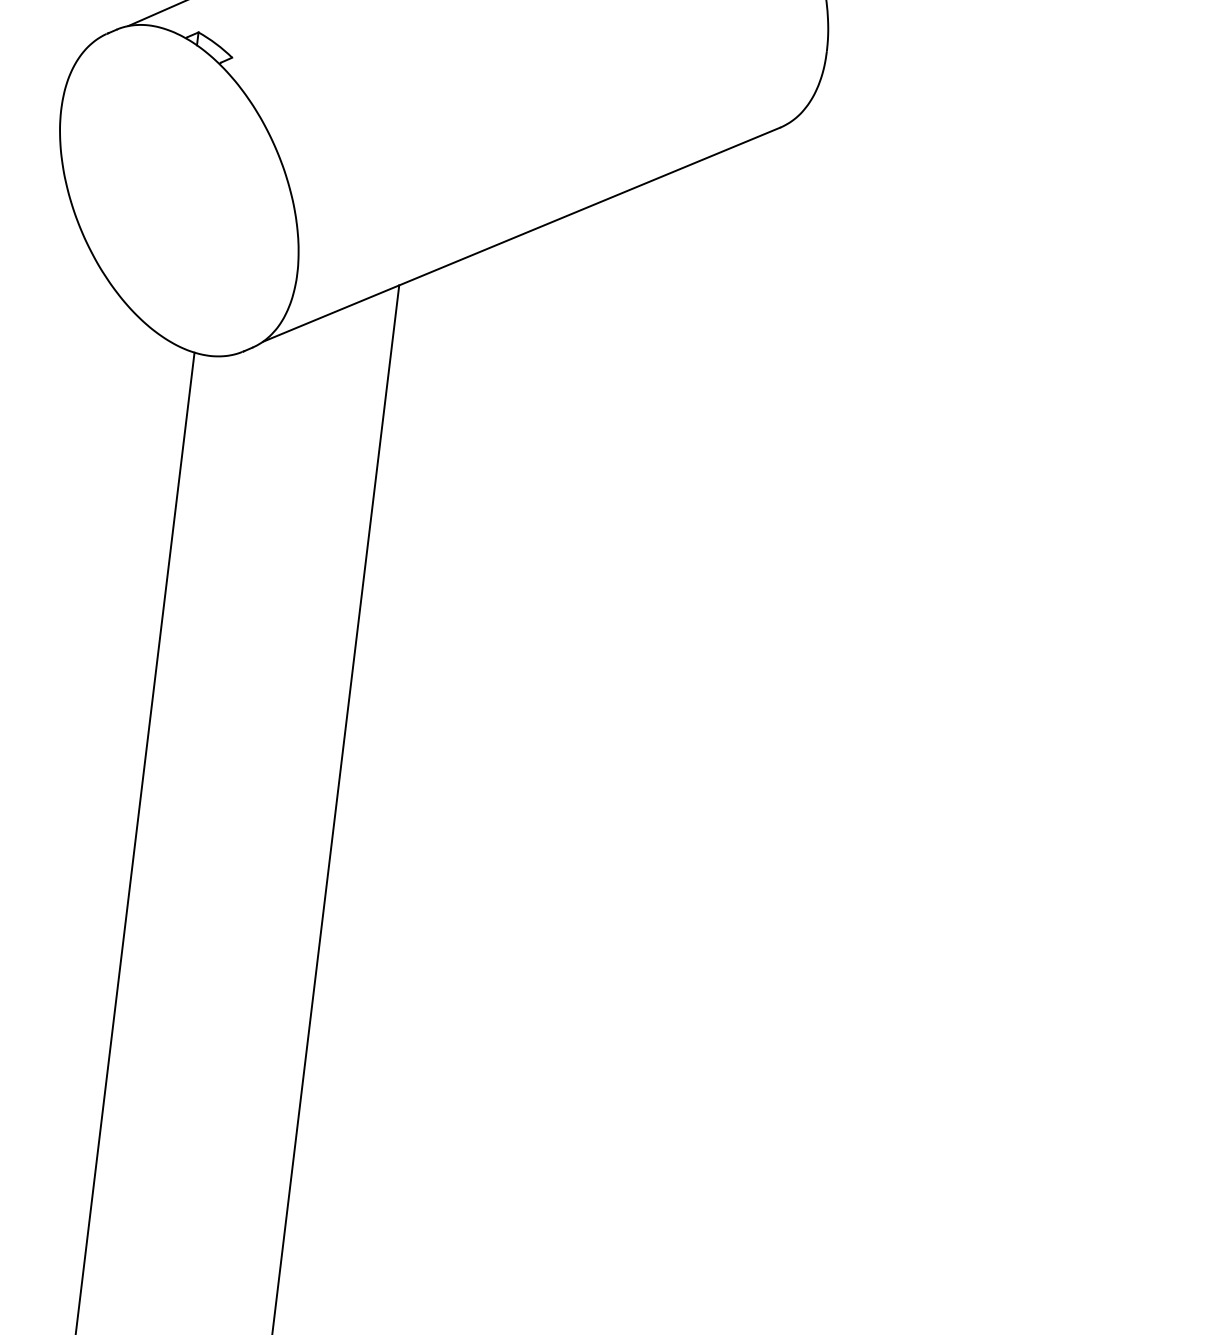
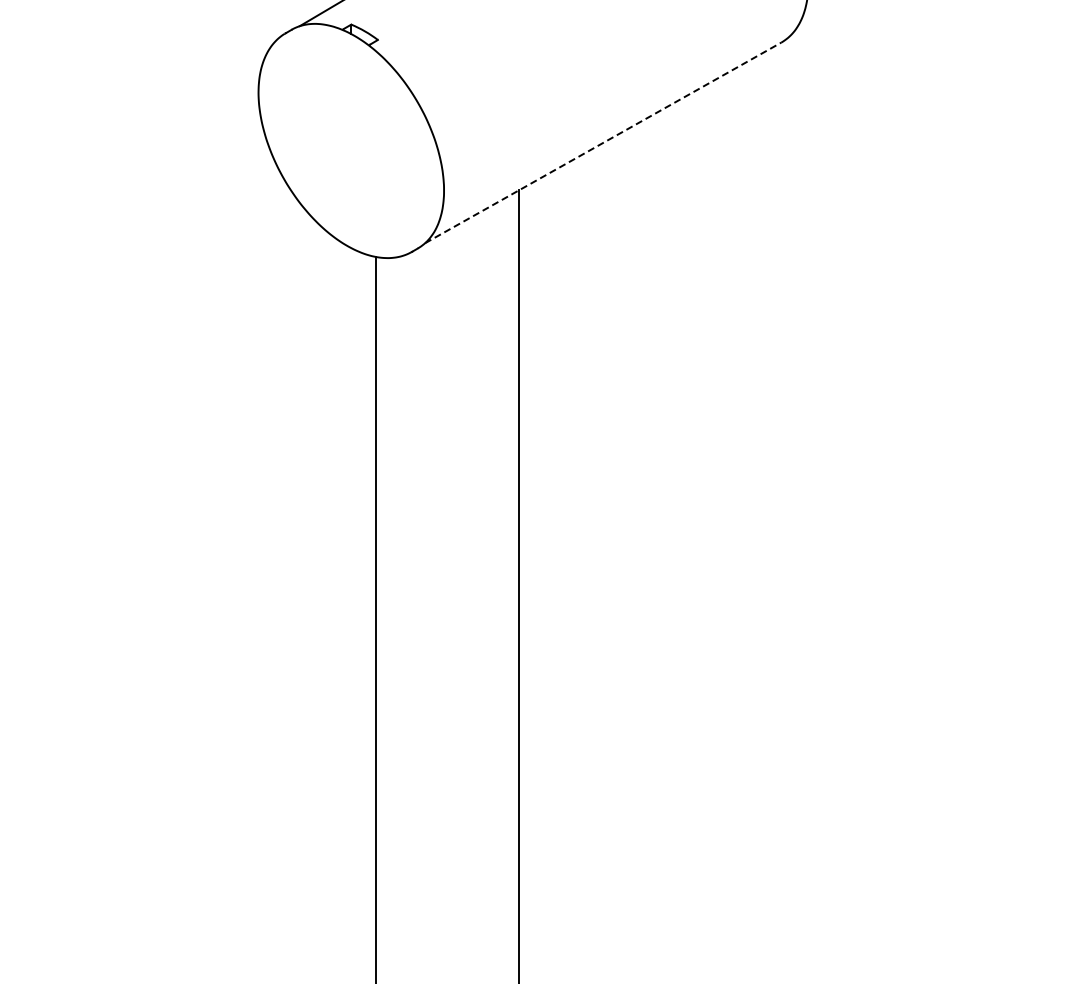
line: (522, 234) -> (603, 142), solid -> dashed

